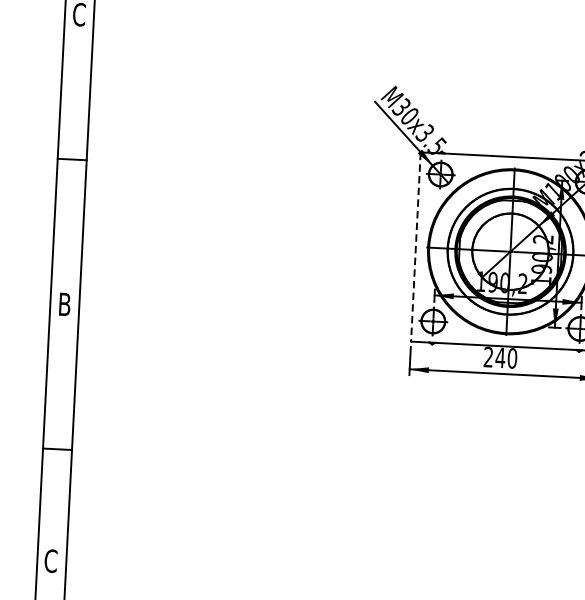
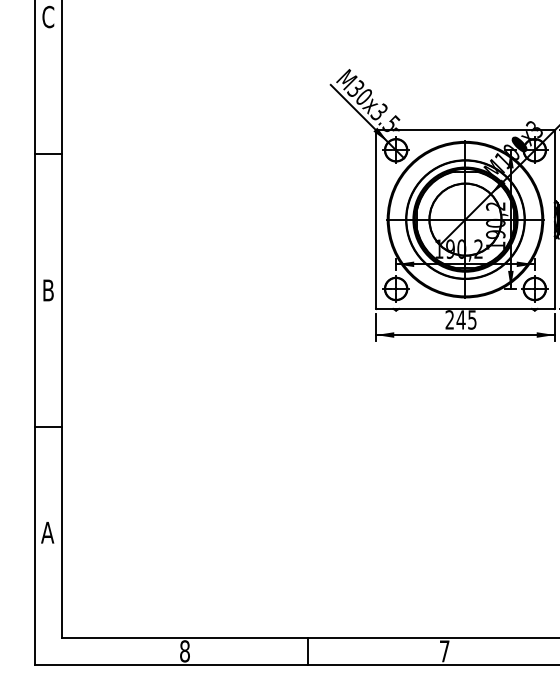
line: (416, 246) -> (376, 219), dashed -> solid
text: (512, 357) -> (472, 319), 240 -> 245
text: (50, 560) -> (47, 532), C -> A

